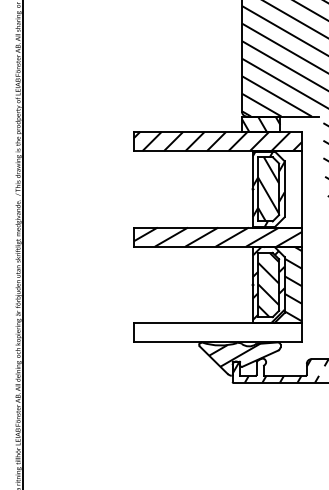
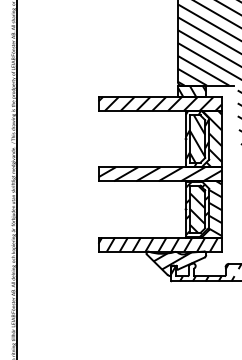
hatch: (276, 188) -> (203, 138), added
hatch: (215, 332) -> (158, 244), added

